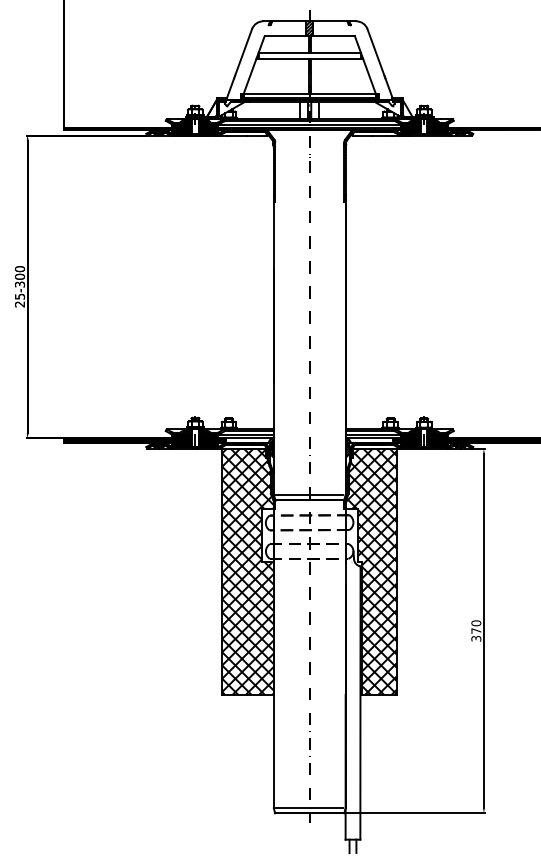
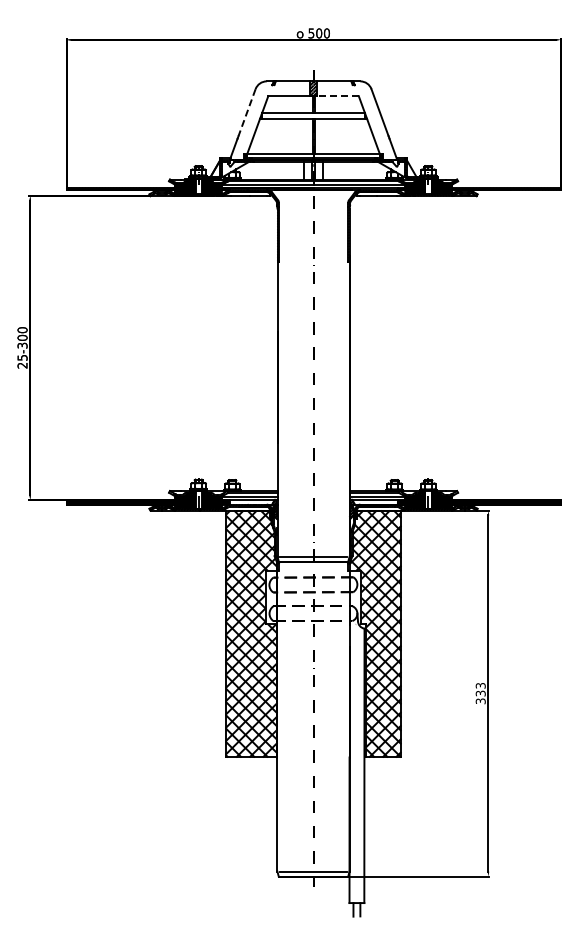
line: (333, 36) -> (337, 96), solid -> dashed
line: (244, 52) -> (247, 112), solid -> dashed
text: (476, 626) -> (480, 689), 370 -> 333

